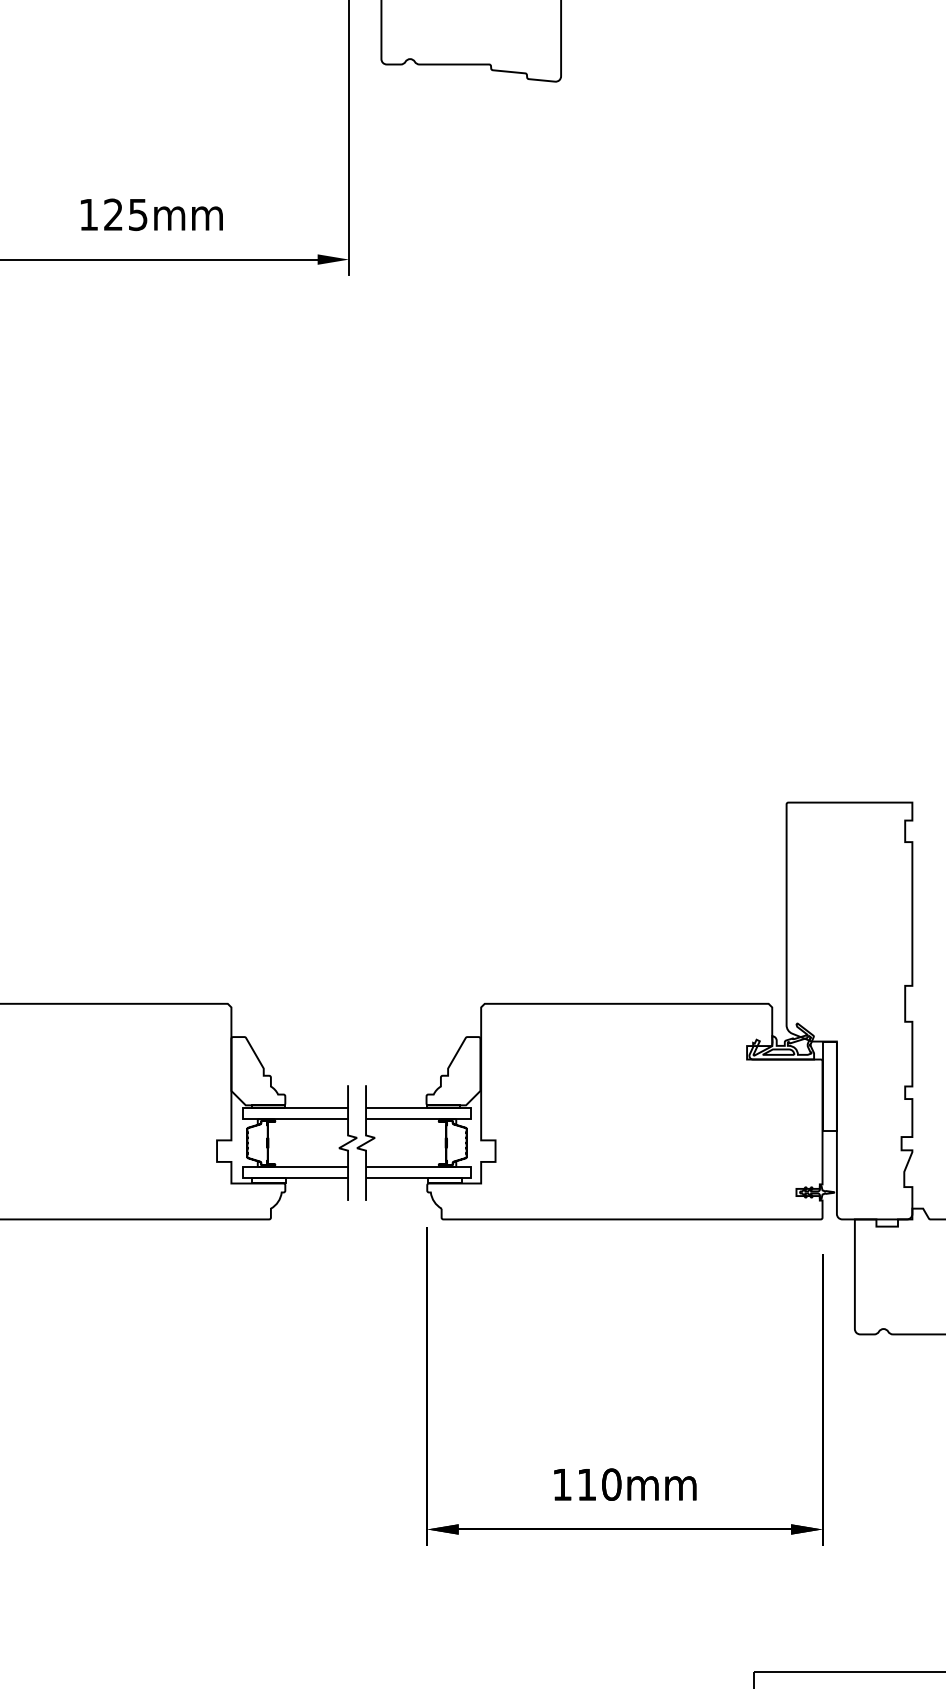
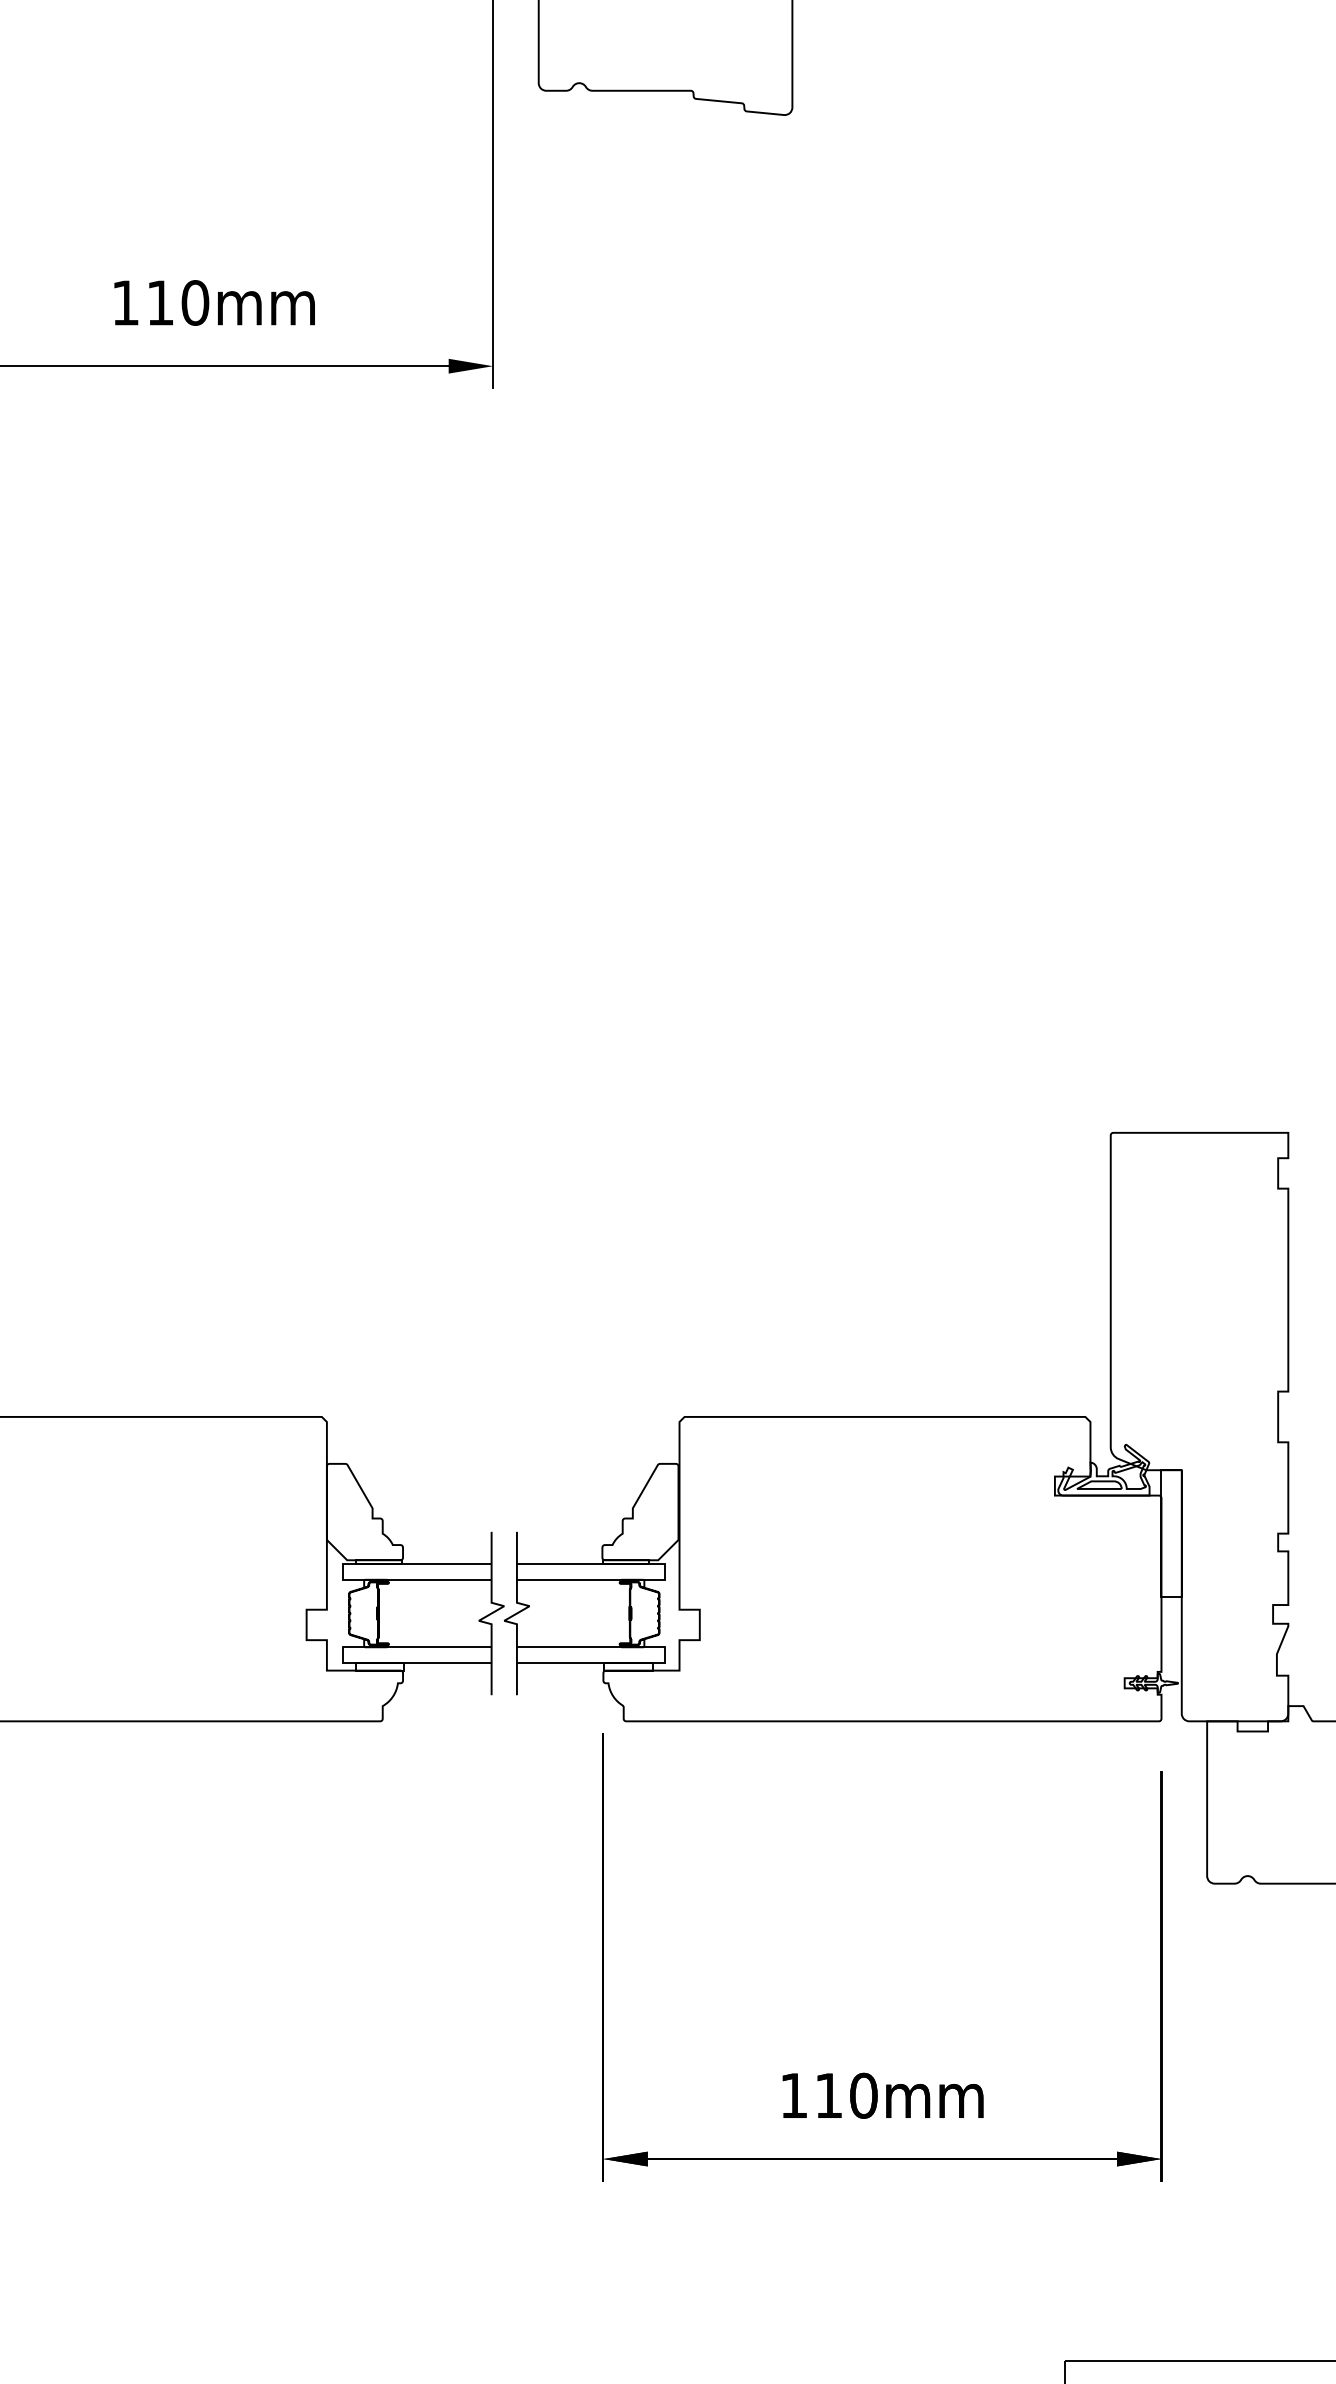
text: (126, 214) -> (178, 302), 125mm -> 110mm

